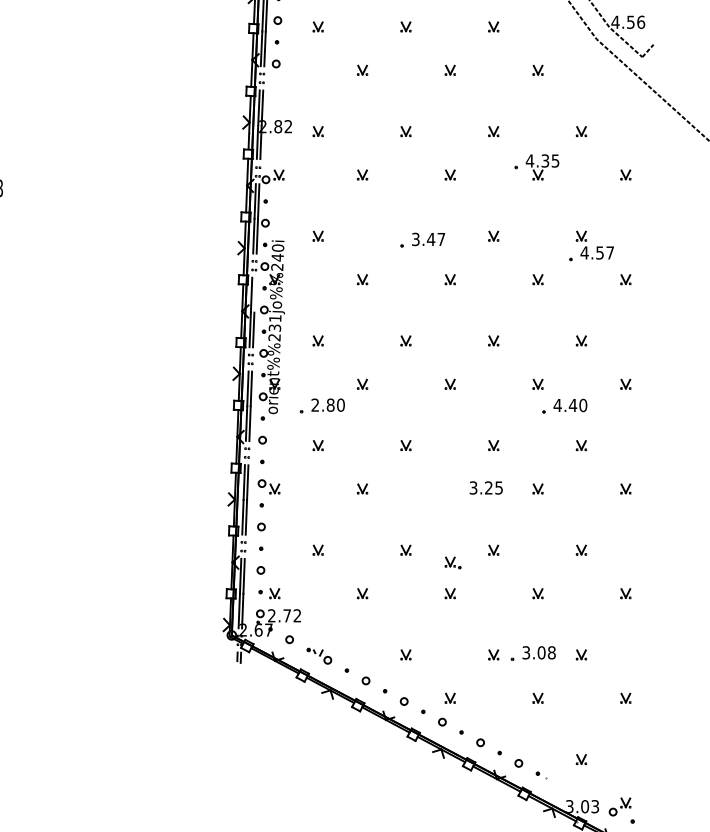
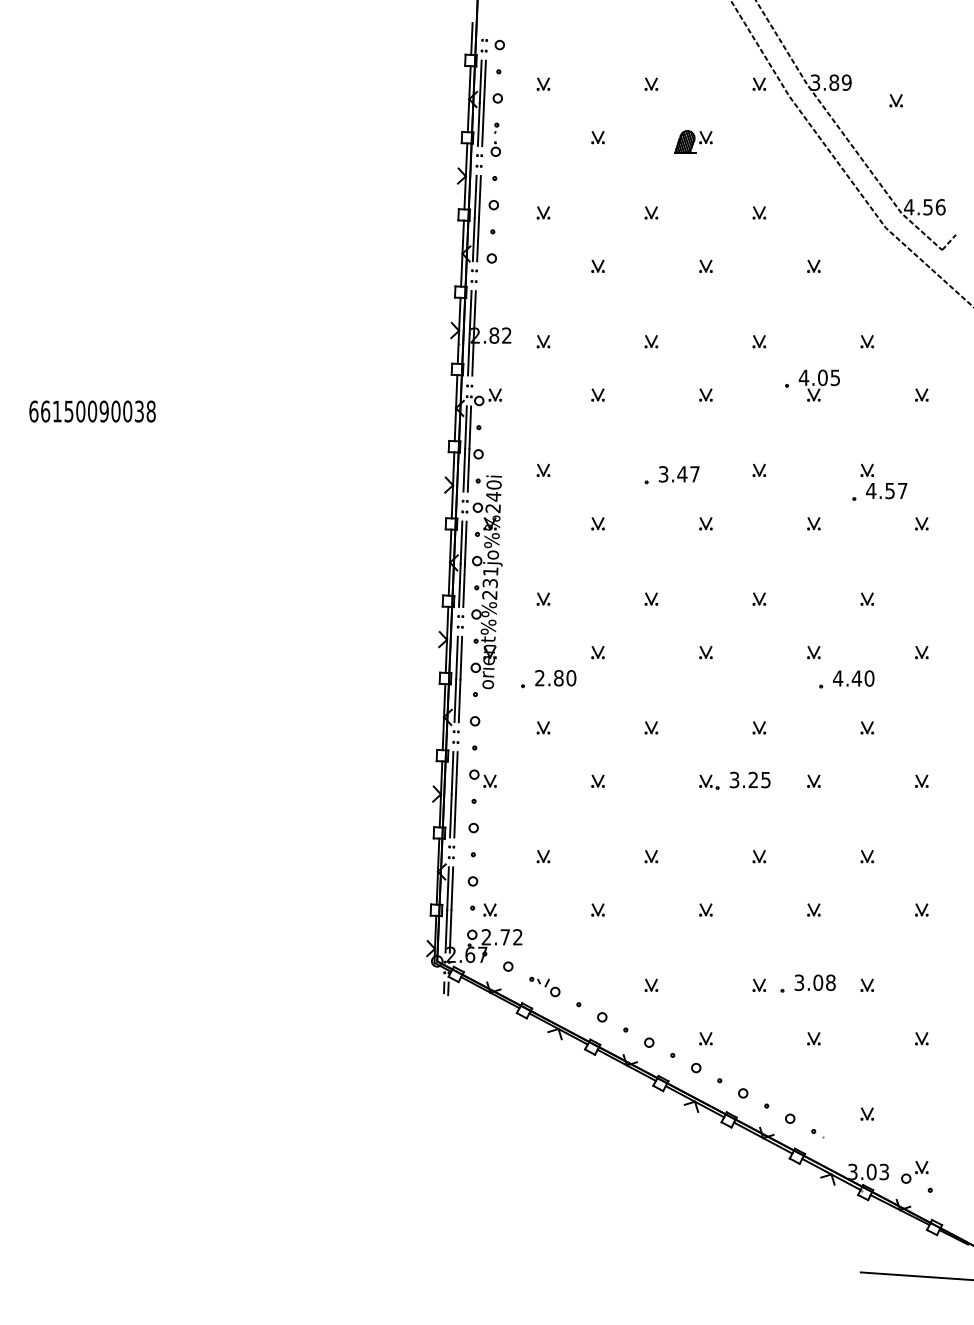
text: (545, 160) -> (822, 377), 4.35 -> 4.05
line: (254, 294) -> (465, 542), added
part: (453, 562) -> (709, 781), moved

